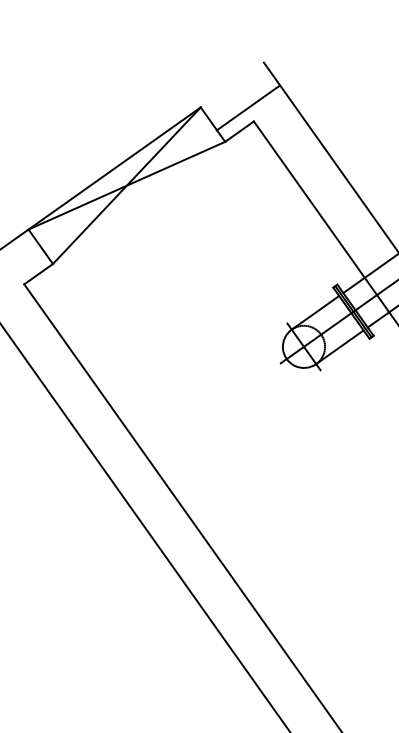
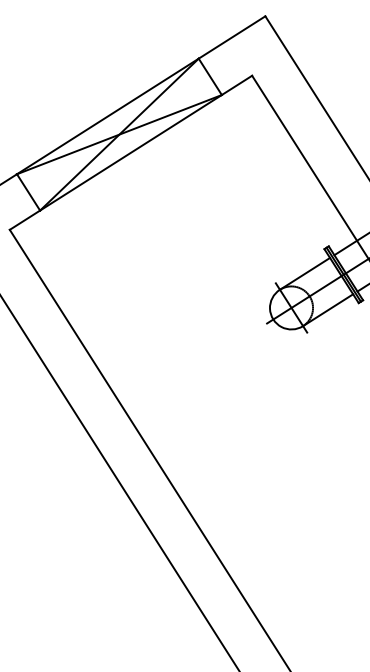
line: (247, 107) -> (231, 36), moved
line: (138, 202) -> (130, 152), added

